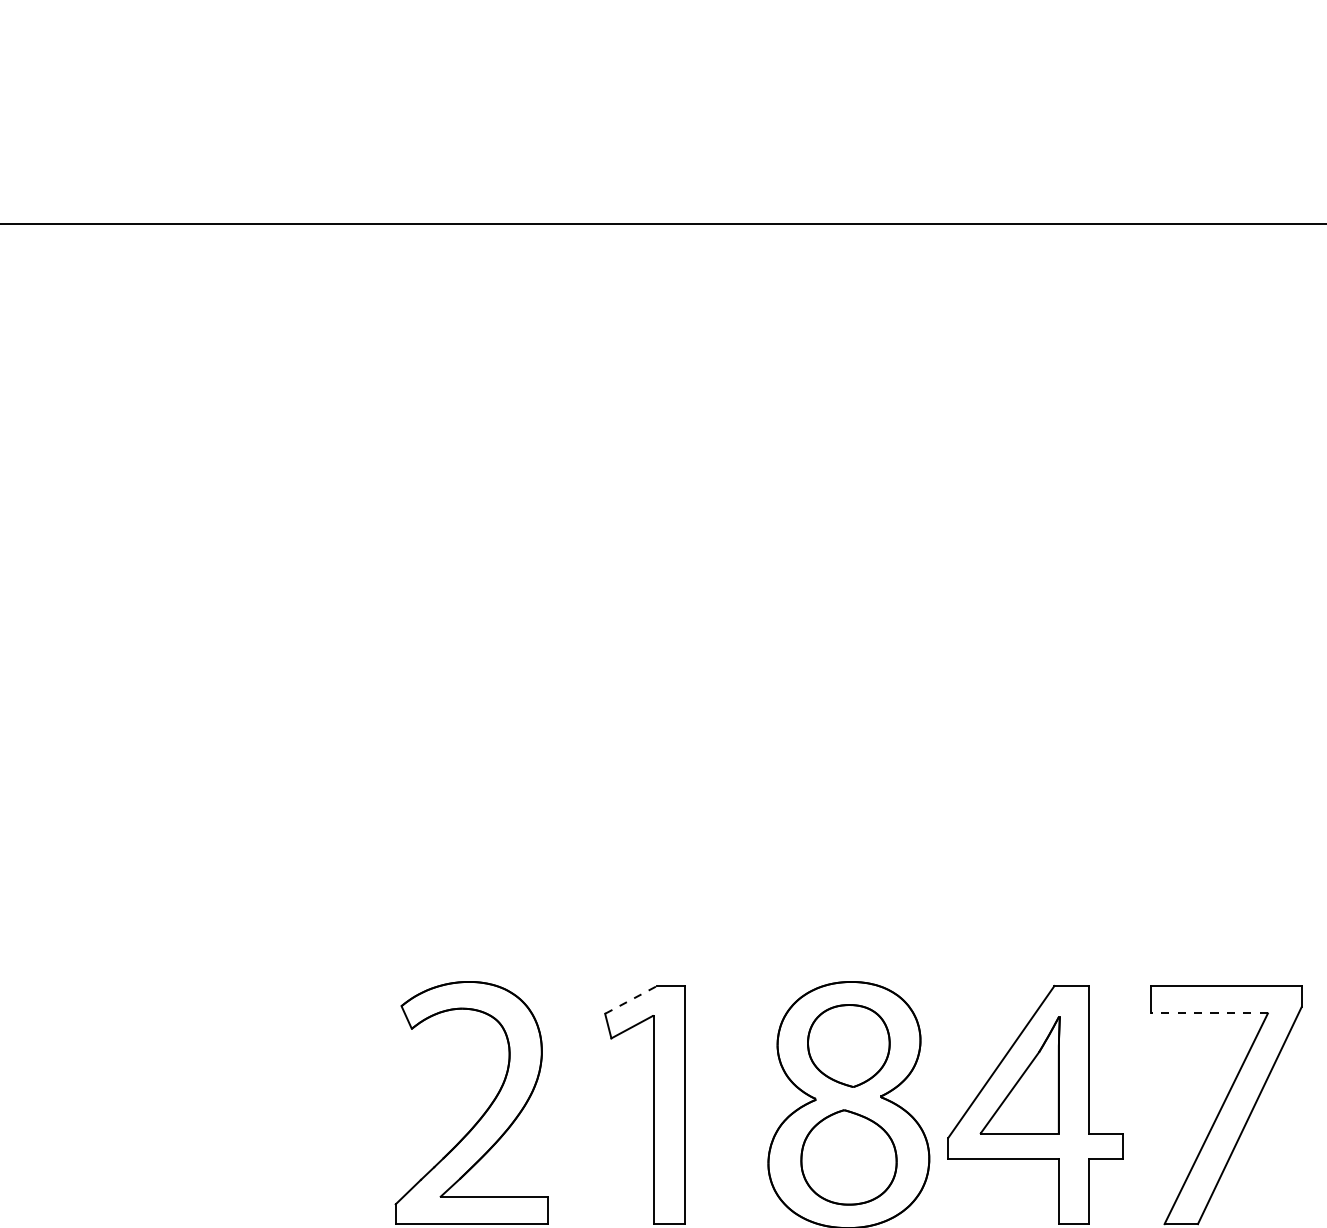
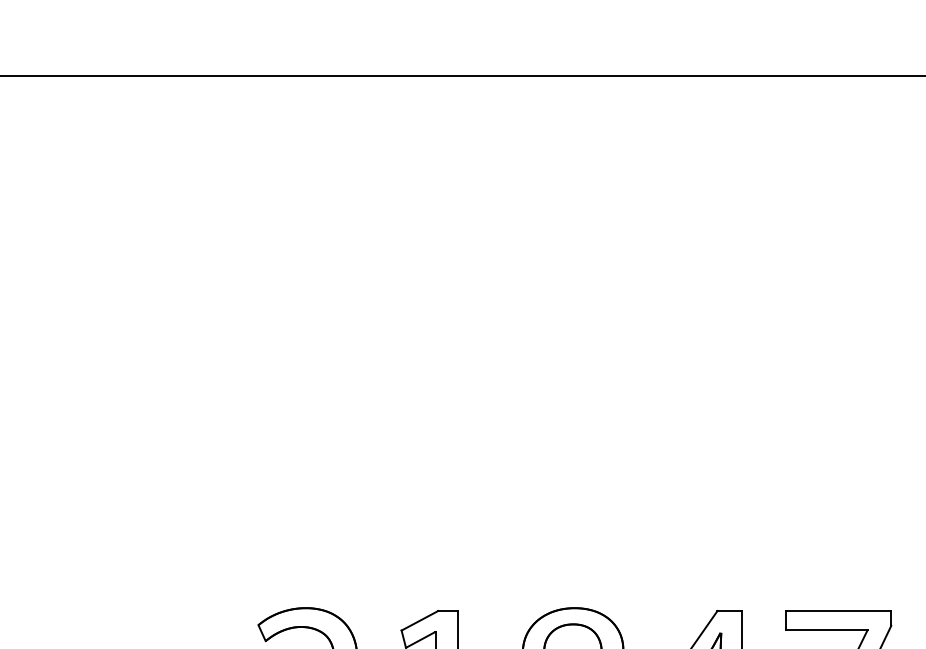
line: (631, 999) -> (420, 620), dashed -> solid
line: (1209, 1012) -> (826, 629), dashed -> solid

